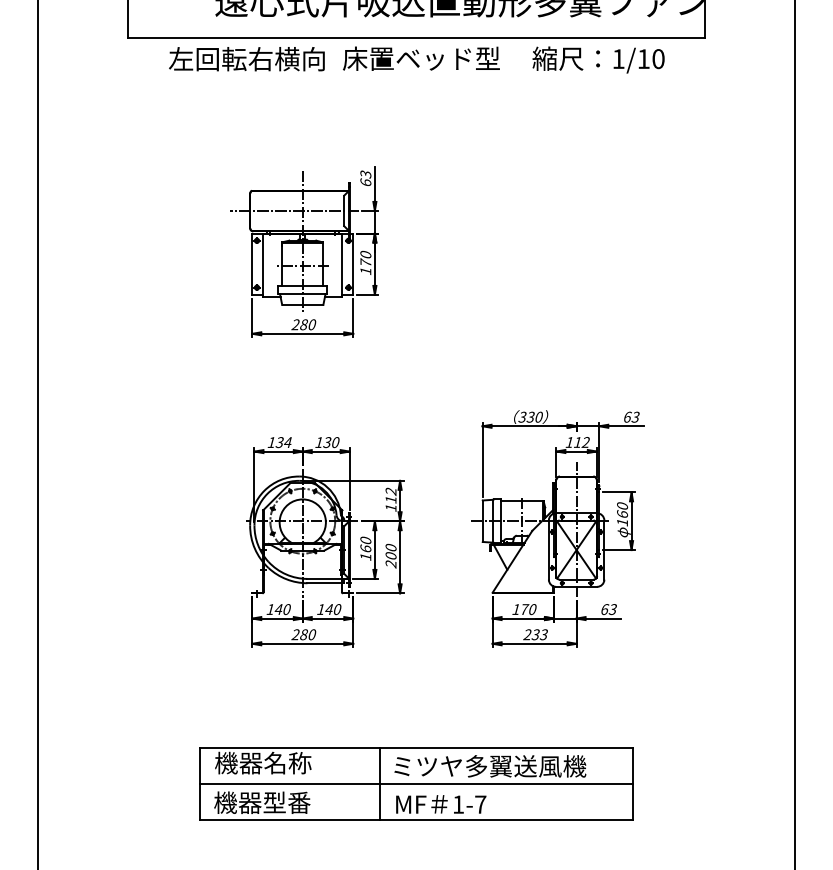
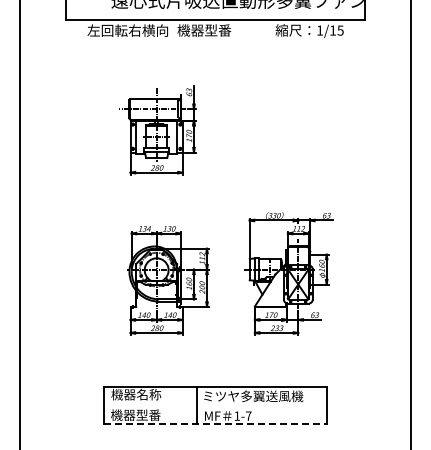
text: (420, 58) -> (217, 30), 床置ベッド型 -> 機器型番
text: (658, 58) -> (340, 30), 1/10 -> 1/15
line: (416, 784) -> (215, 405), removed
line: (416, 820) -> (215, 424), solid -> dashed

